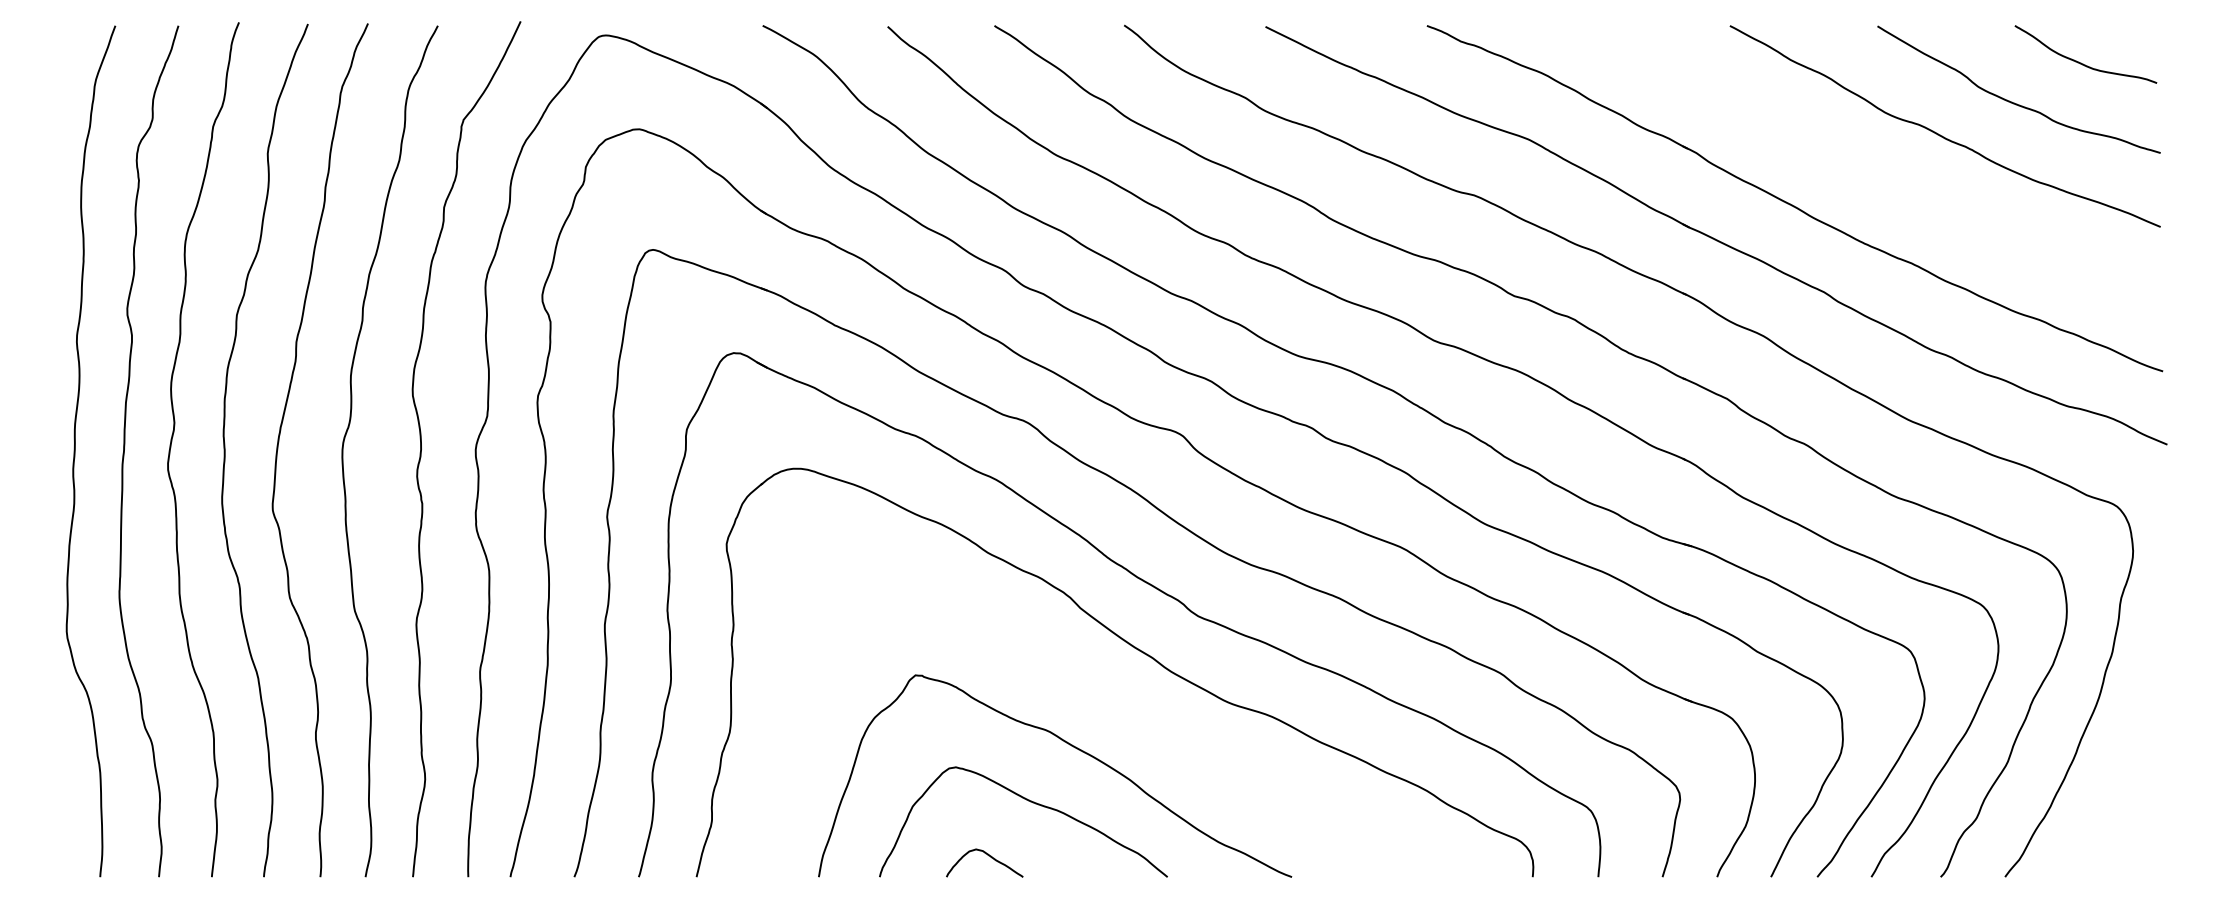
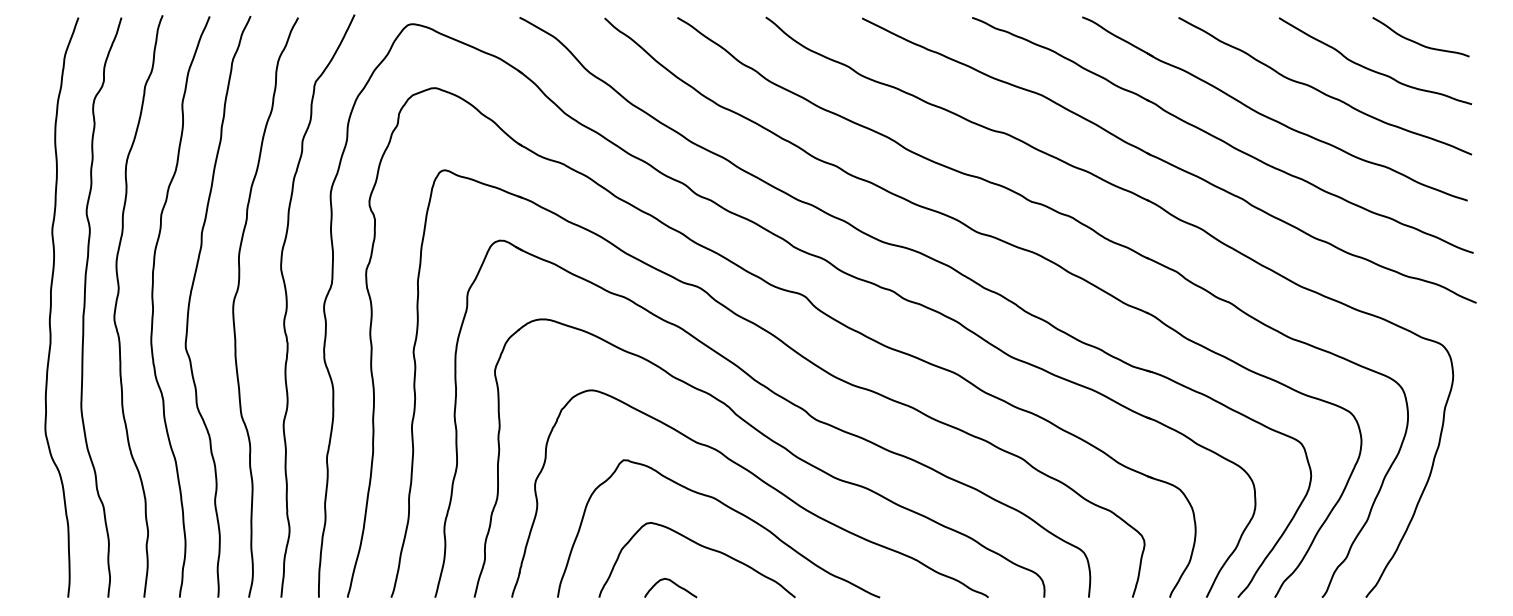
part: (1864, 172) -> (1270, 117), added
part: (1113, 703) -> (758, 479), added

